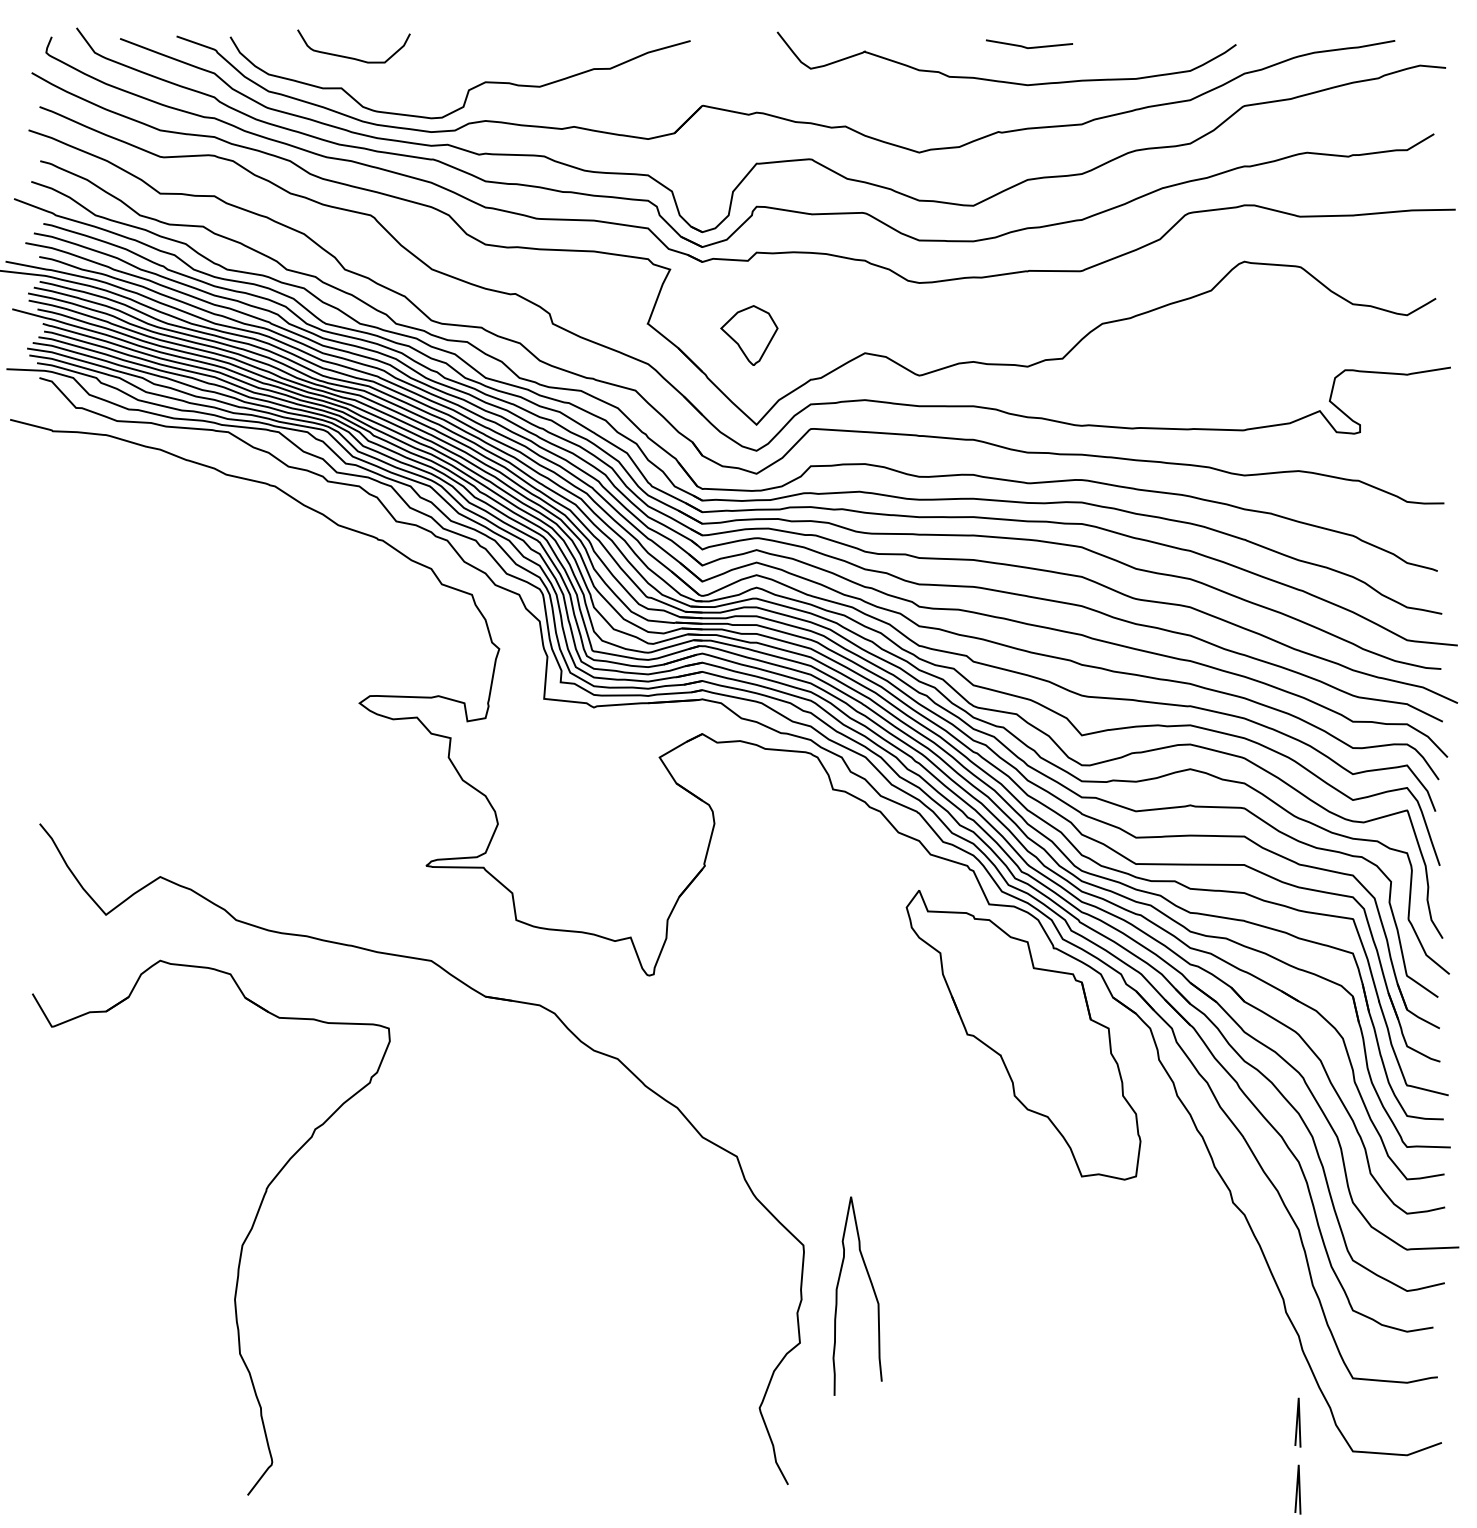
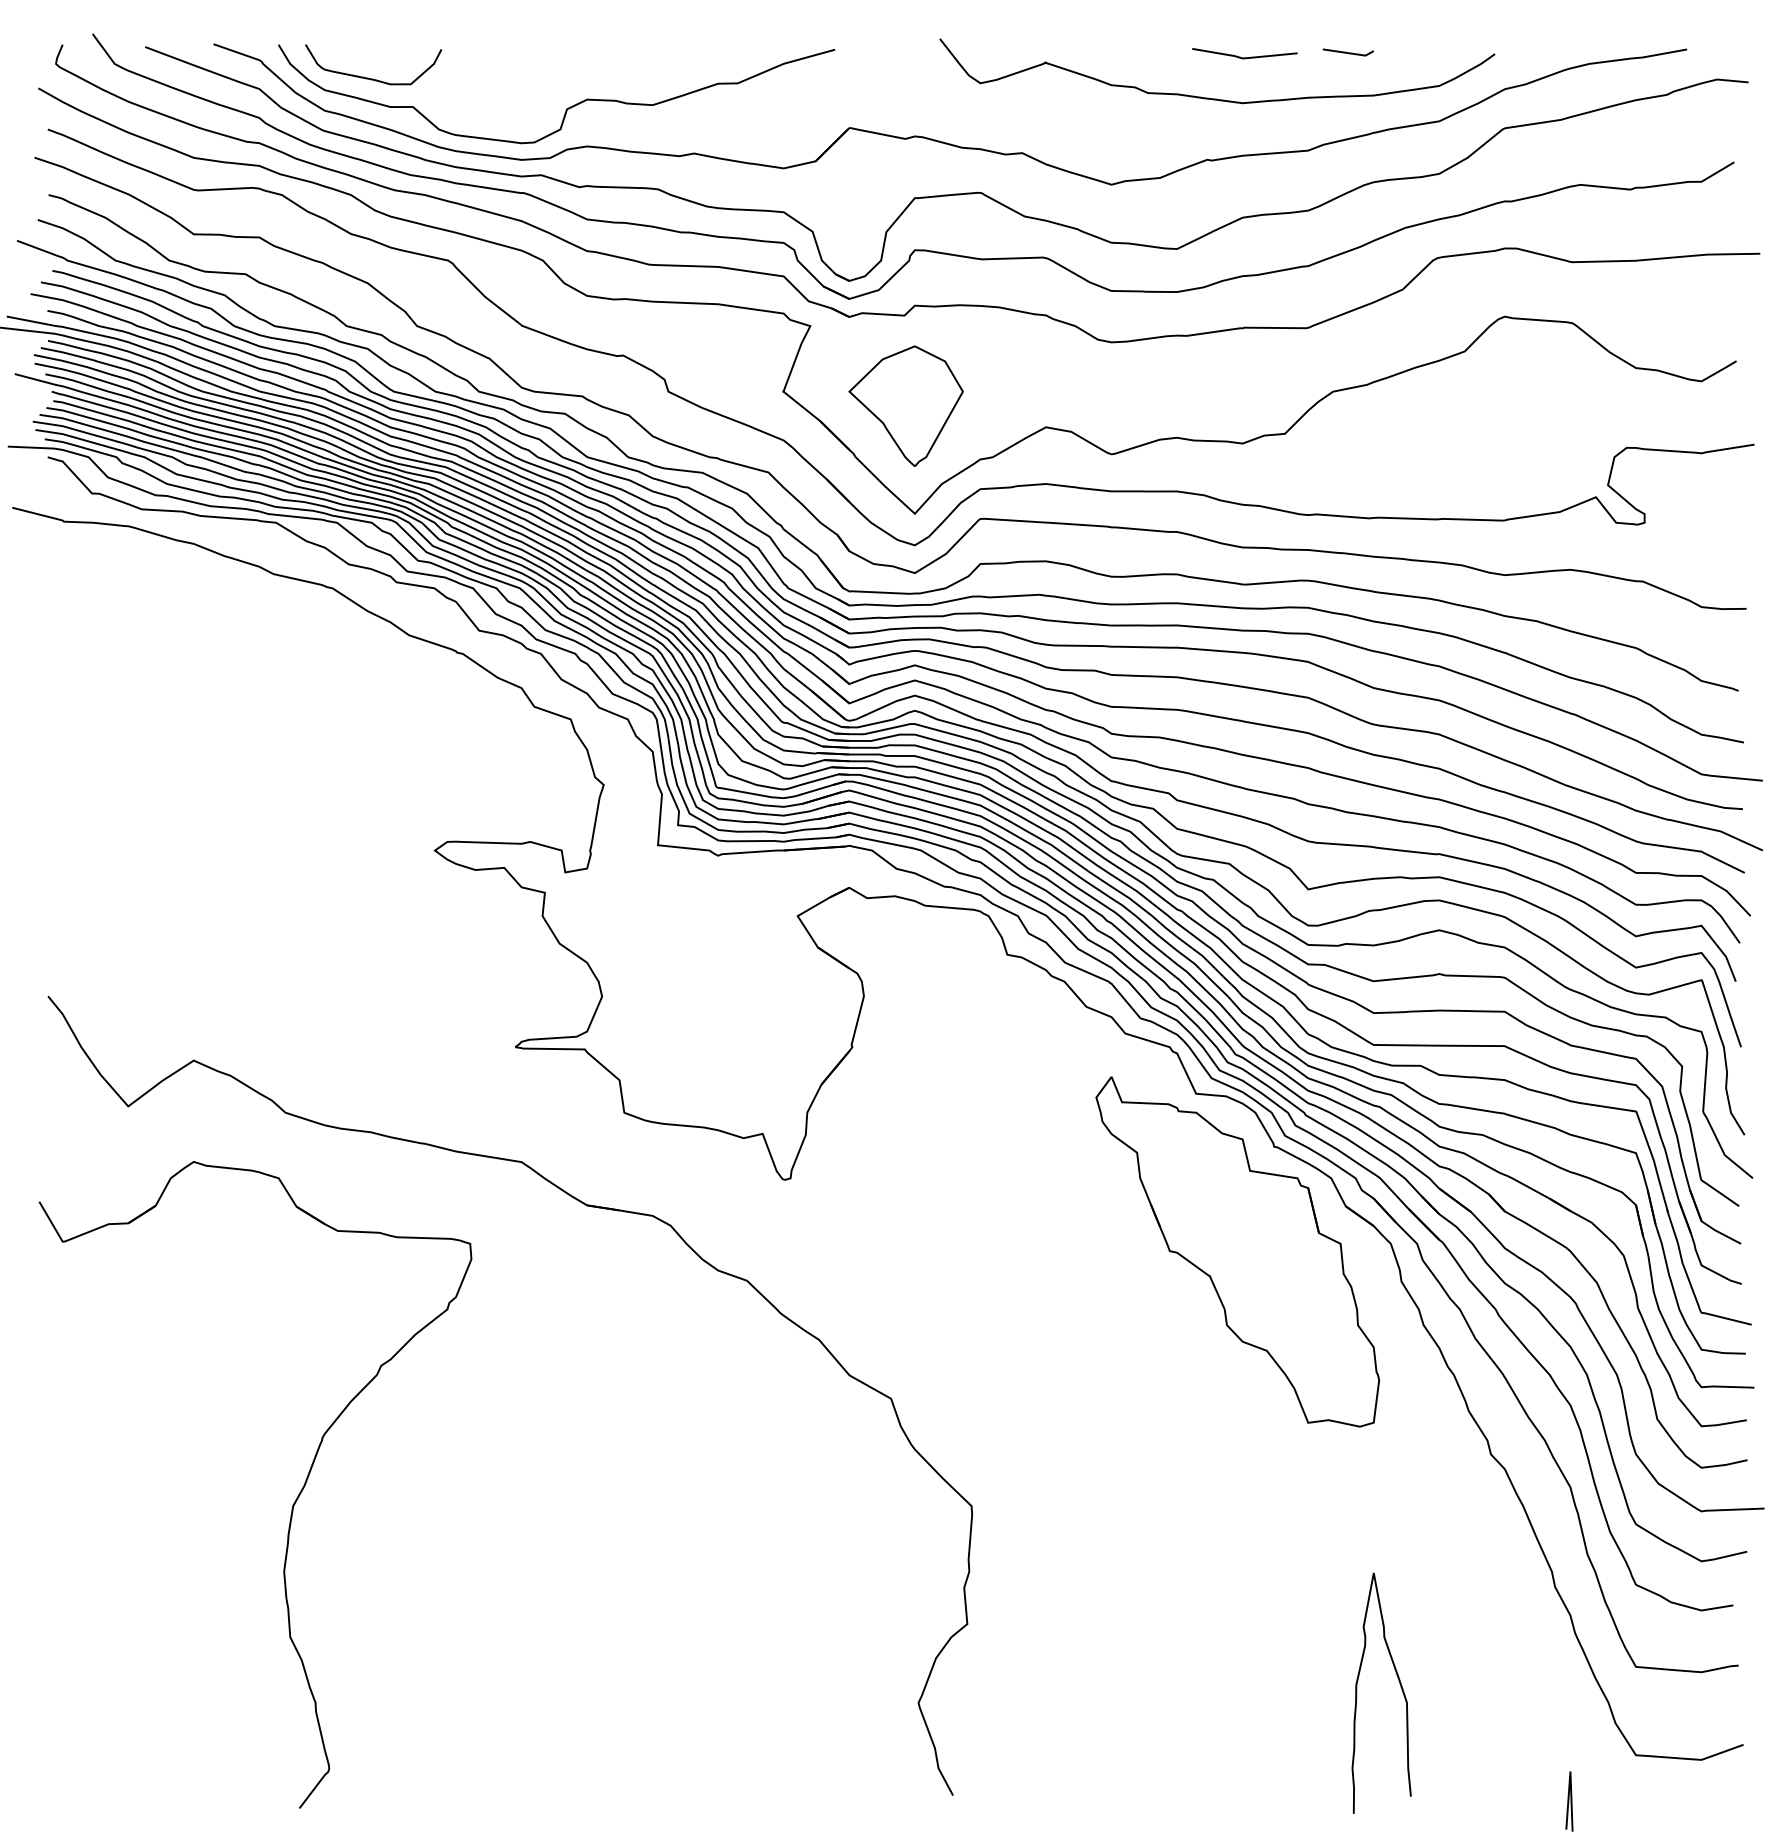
line: (1114, 42) -> (1347, 51), added
curve: (353, 57) -> (373, 78), moved
part: (749, 335) -> (906, 405), size x1.67
curve: (872, 1289) -> (1399, 1685), moved
line: (1297, 1422) -> (1568, 1720), removed

